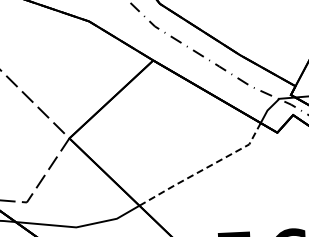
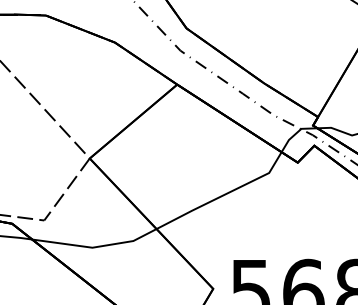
line: (204, 169) -> (223, 195), dashed -> solid

